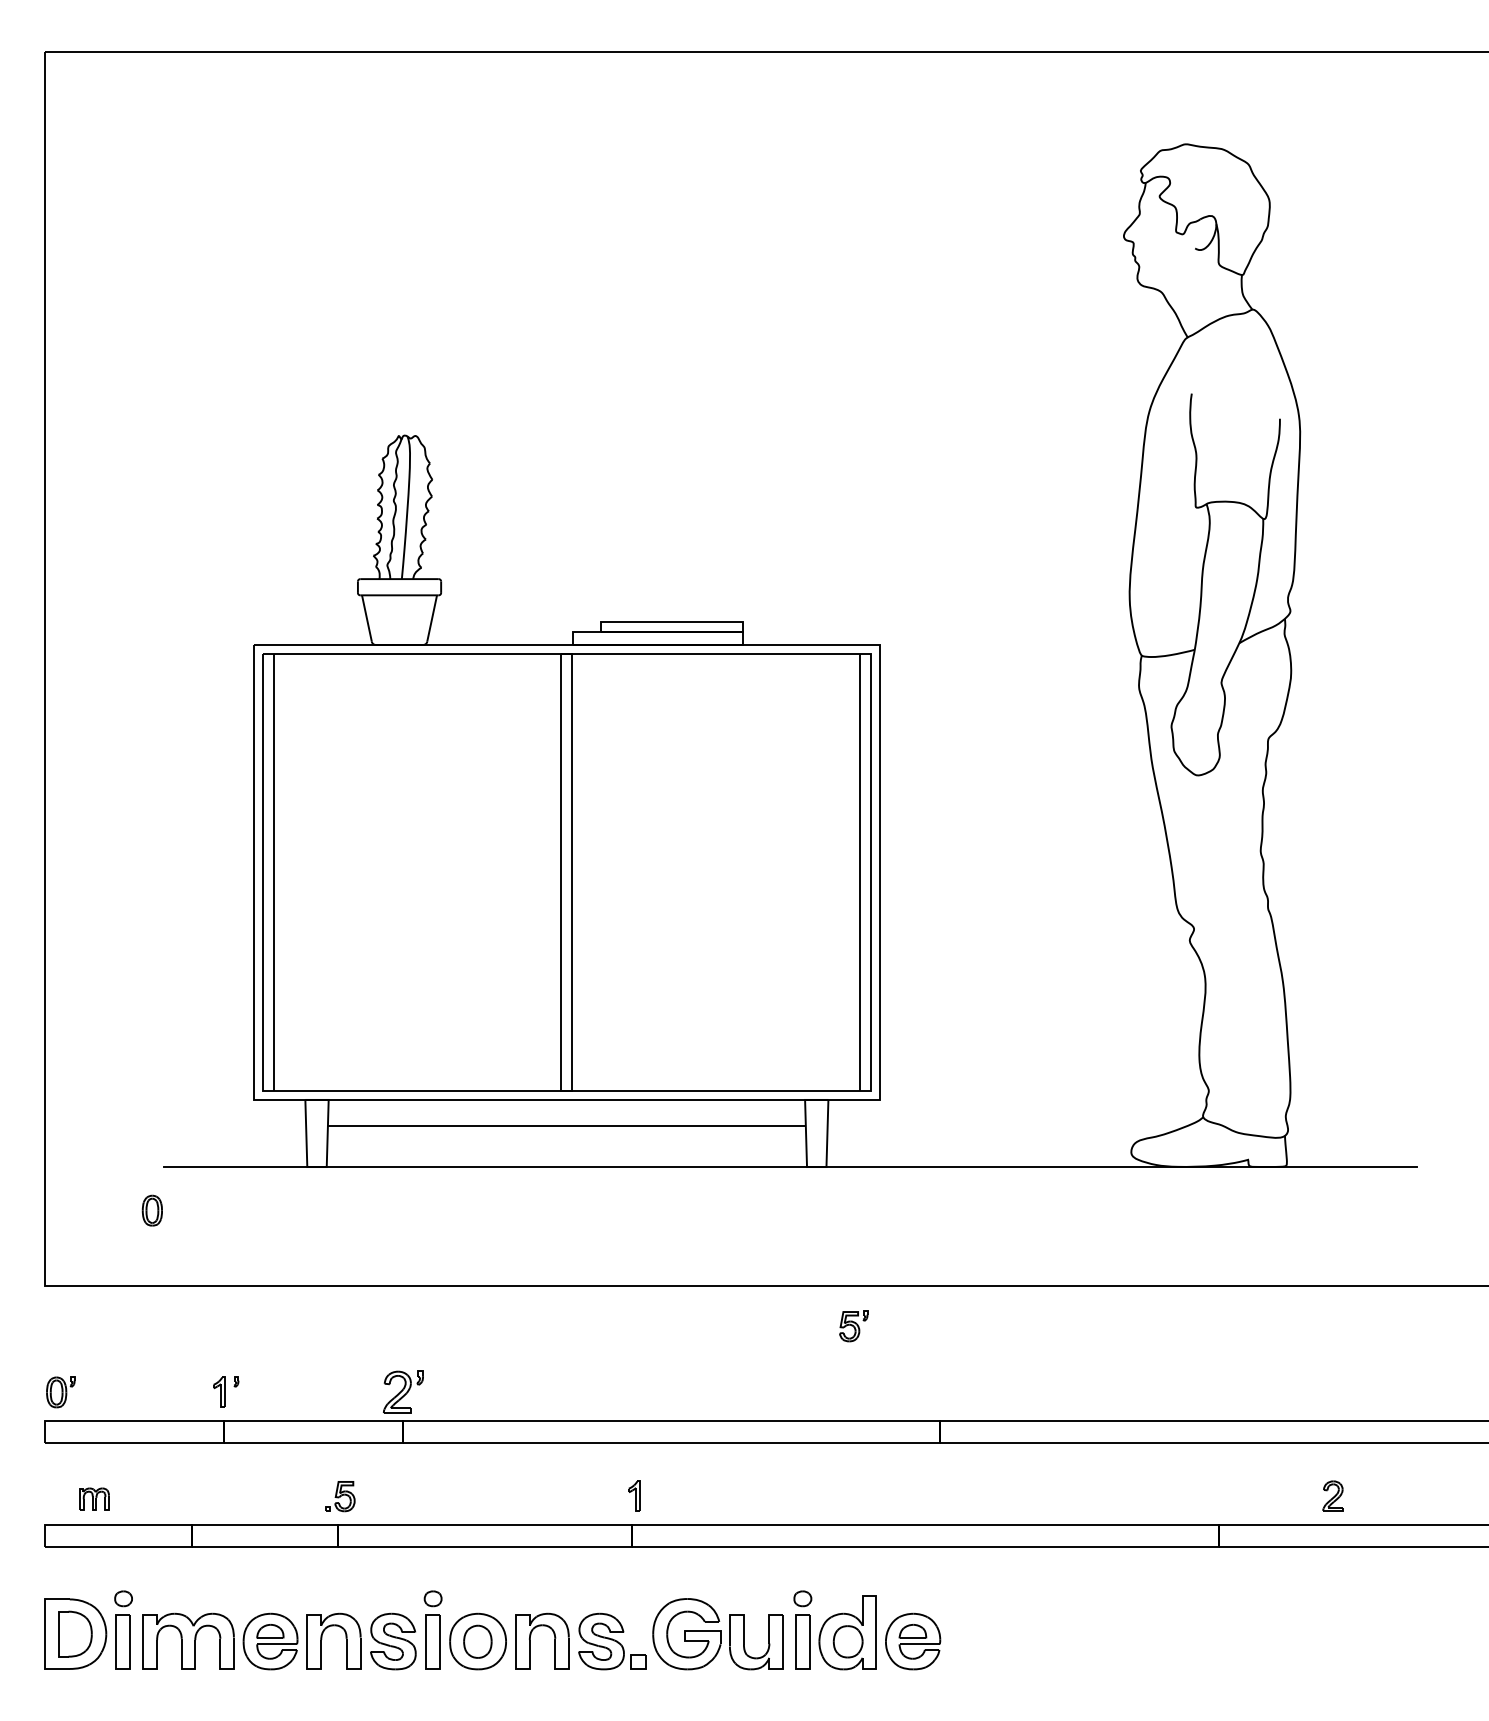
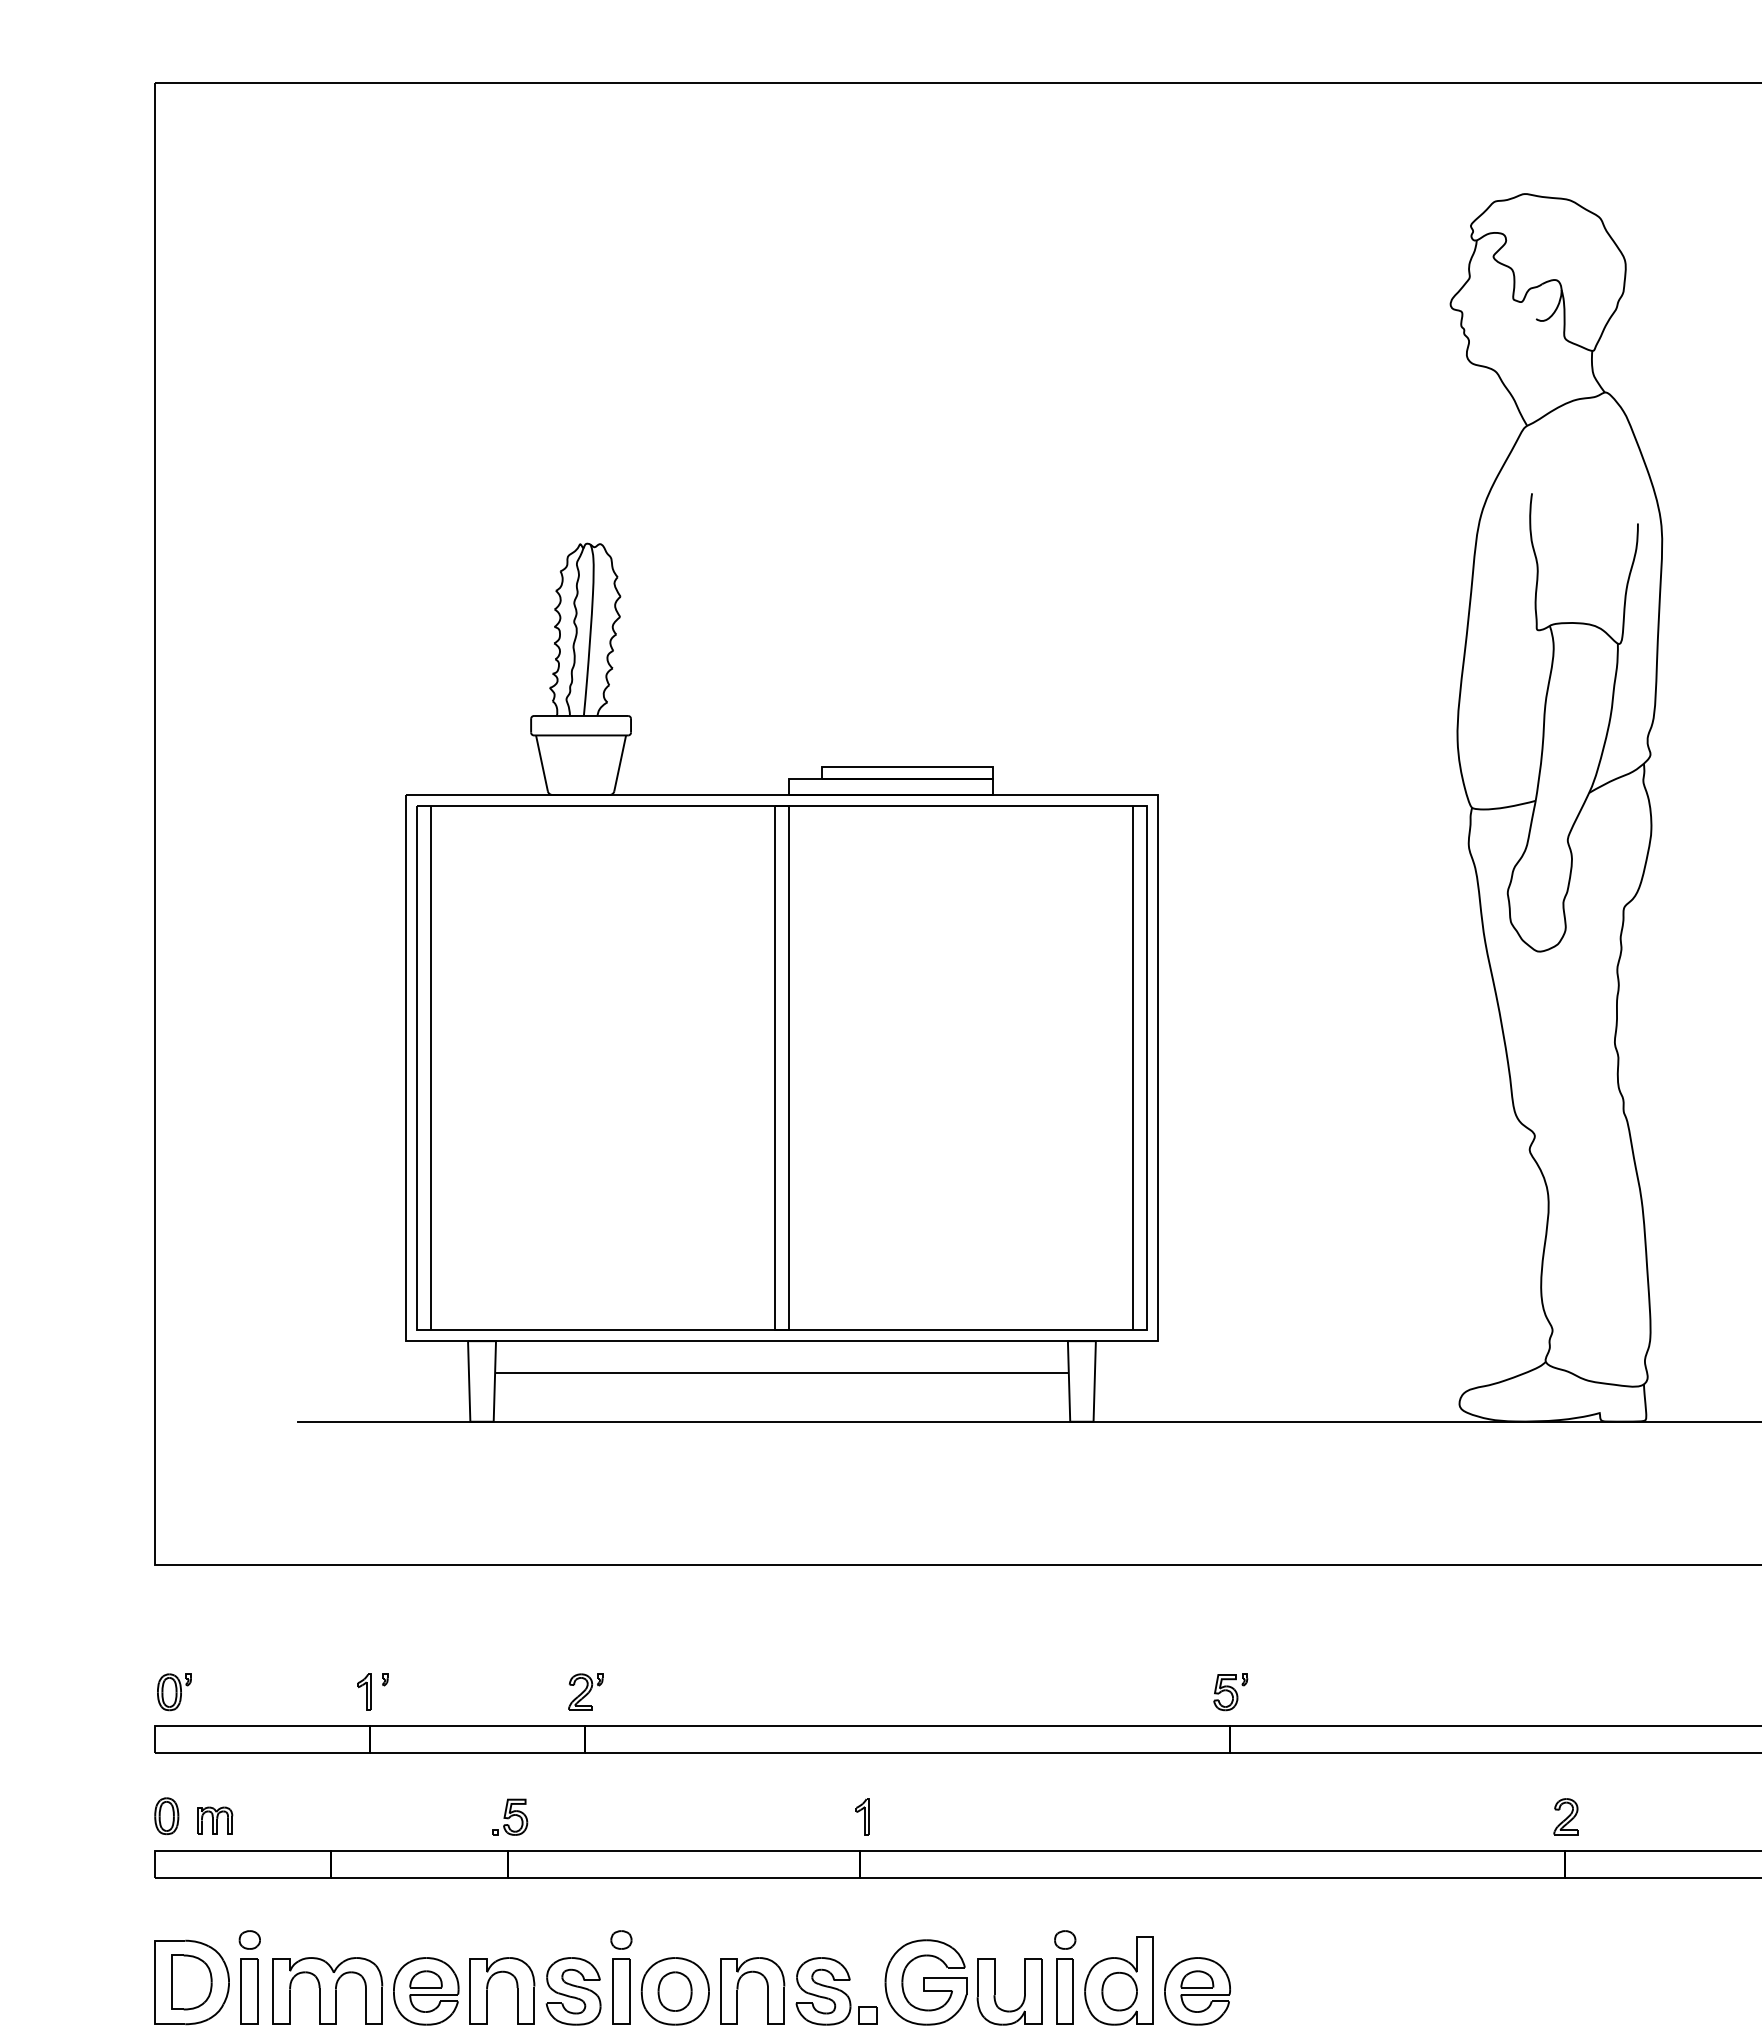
part: (151, 1210) -> (165, 1816), moved
part: (853, 1326) -> (1230, 1692), moved
part: (403, 1391) -> (585, 1691), size x0.71
part: (1332, 1495) -> (1565, 1816), moved

